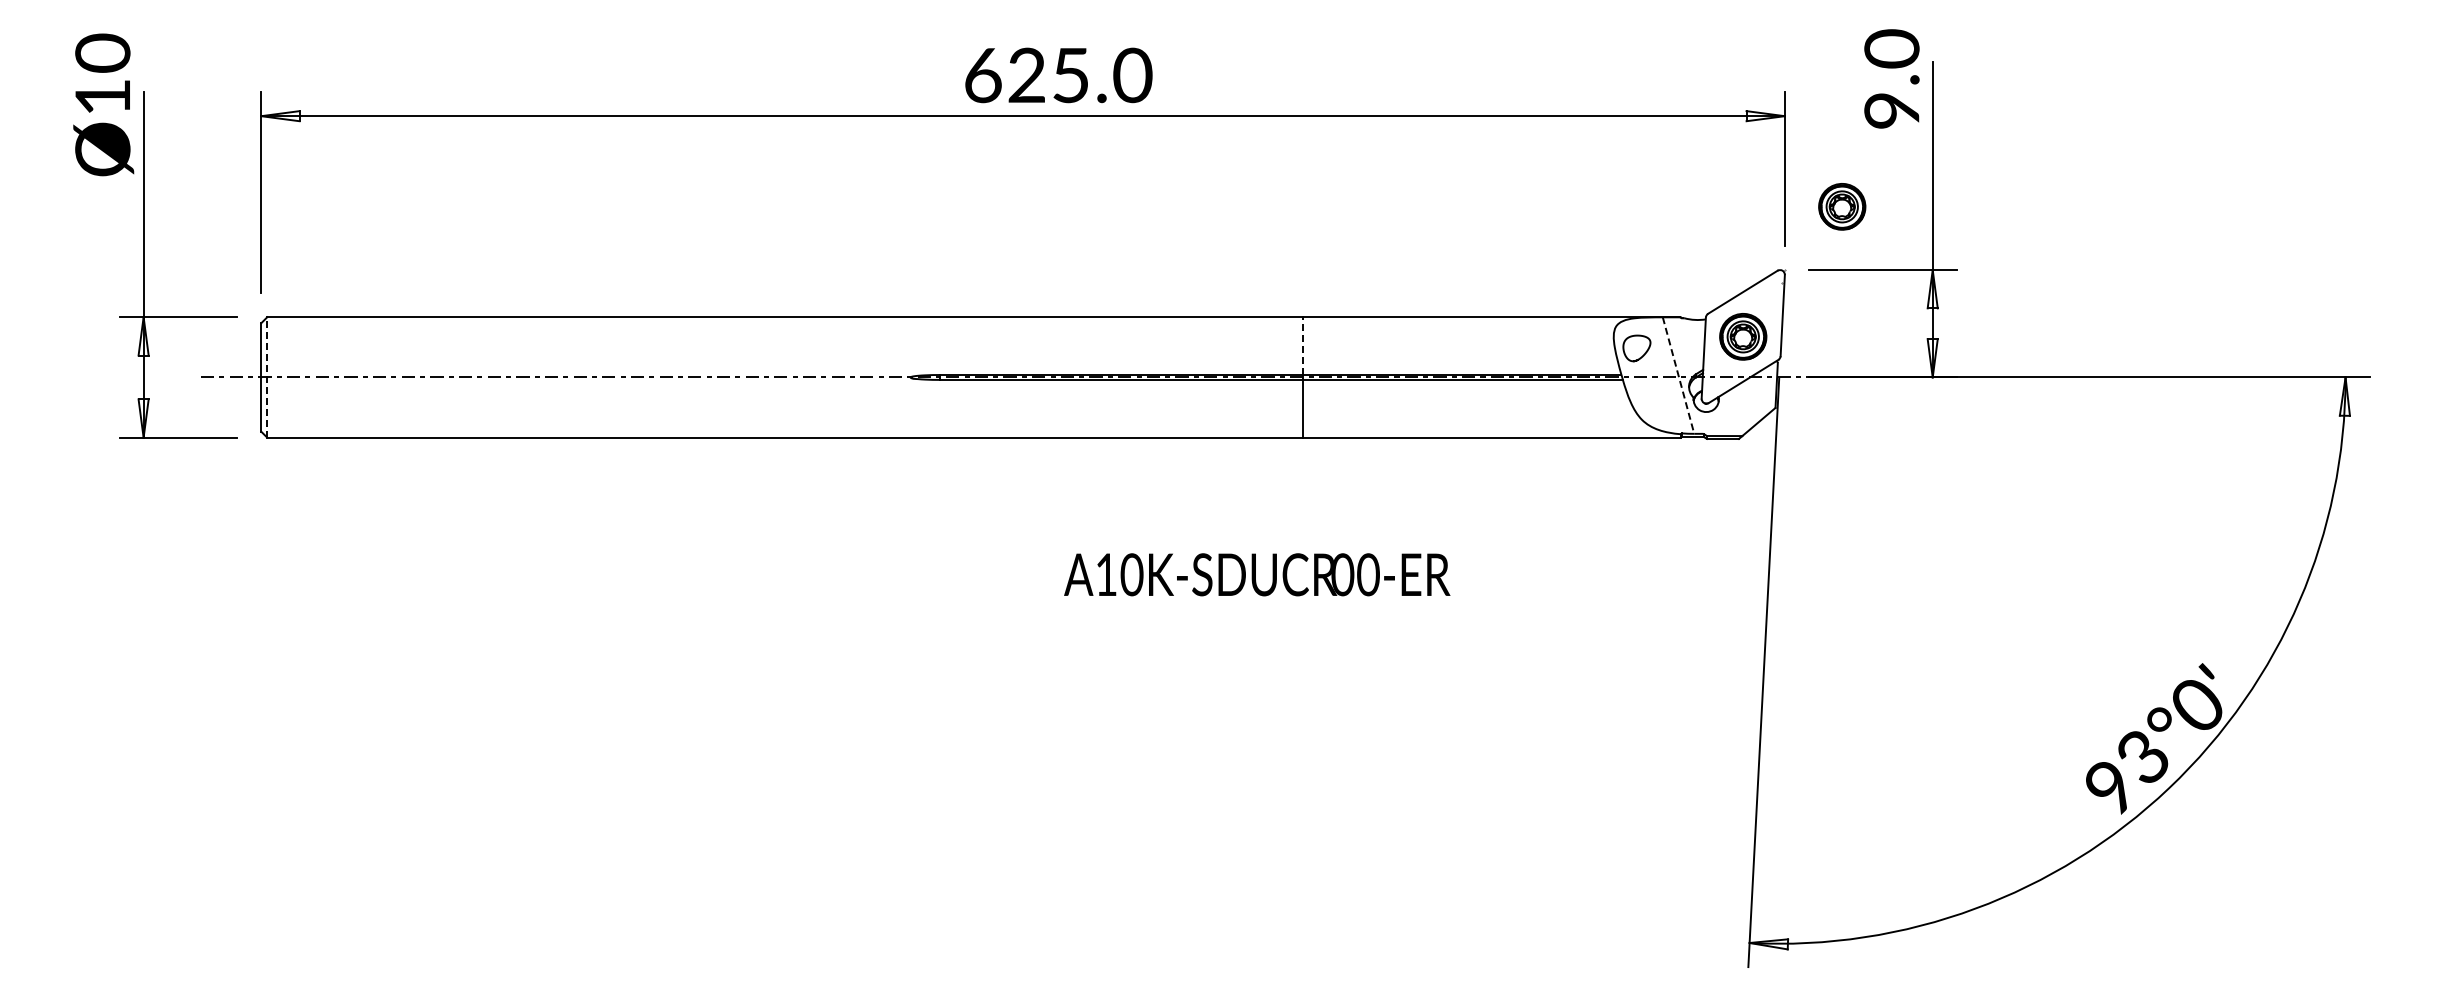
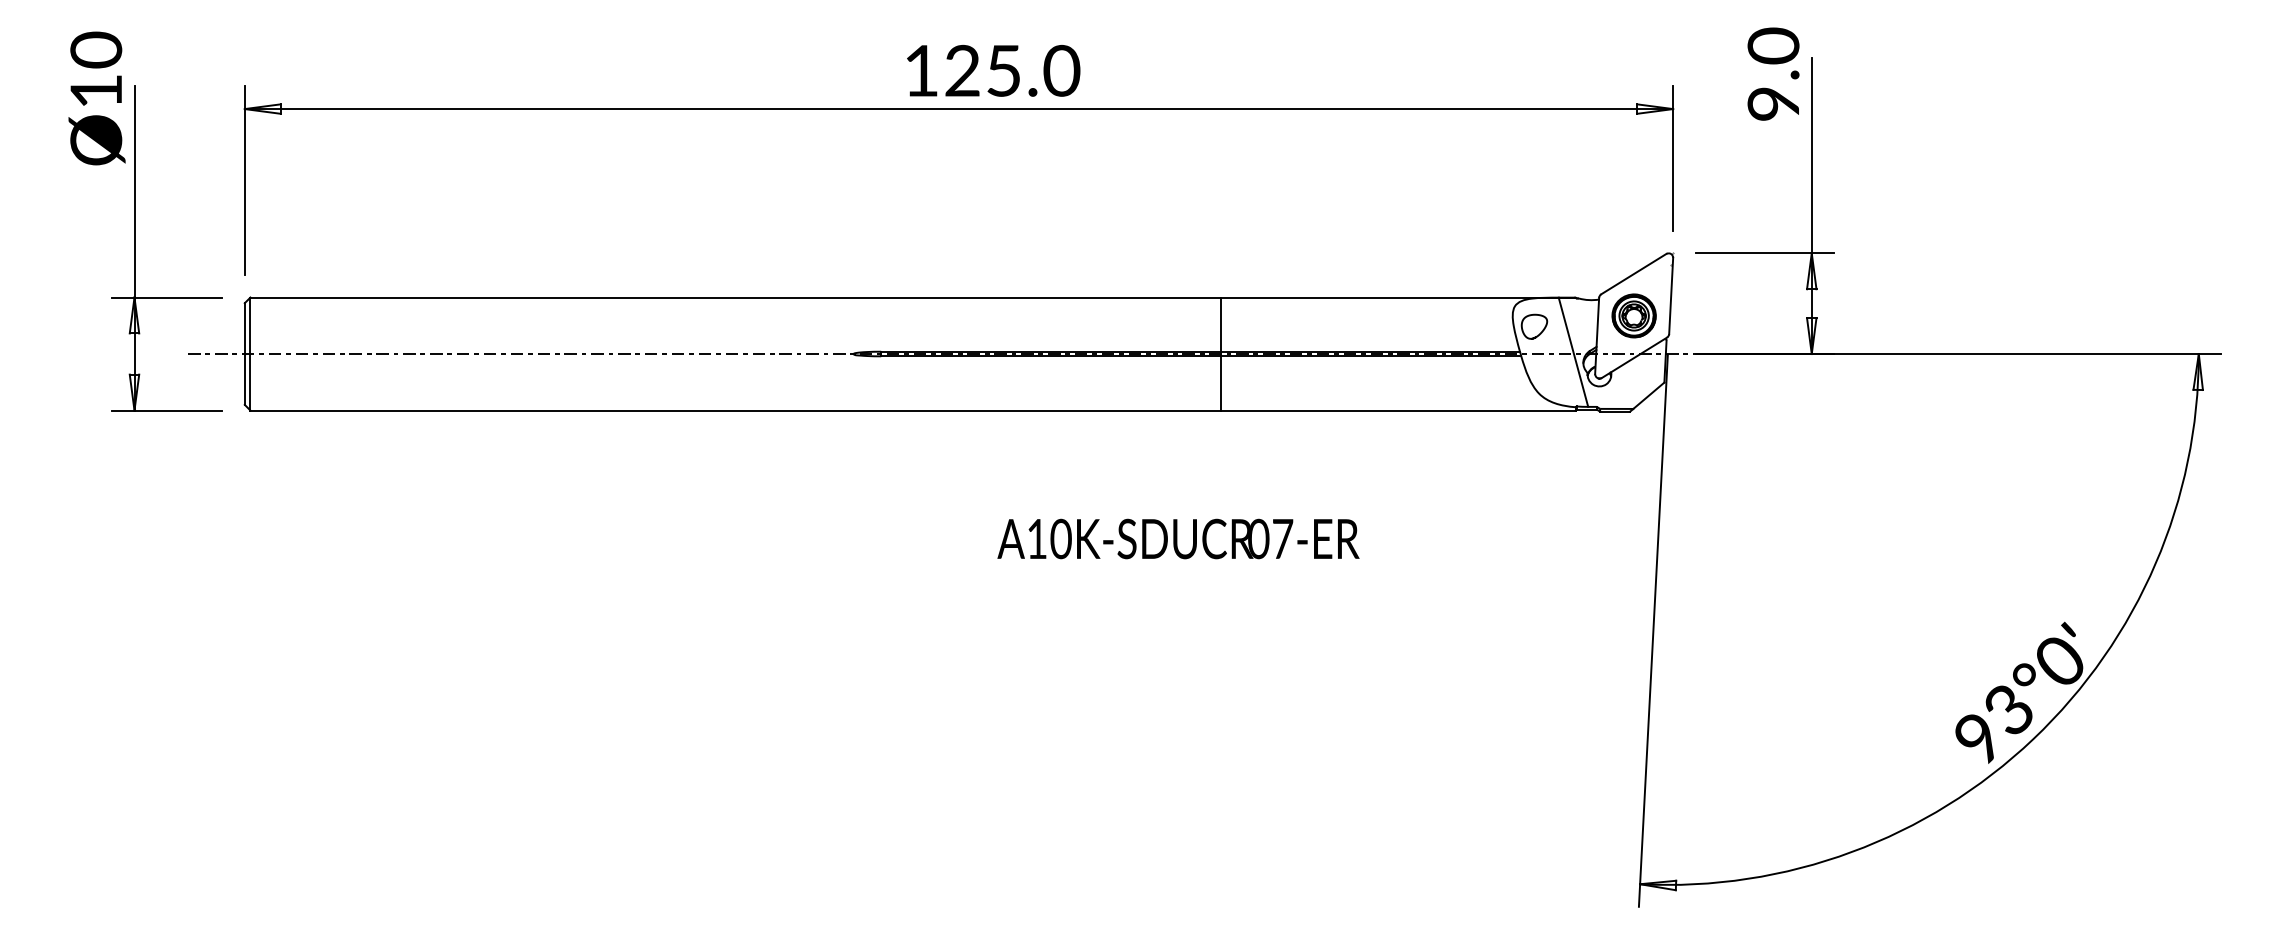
text: (983, 75) -> (921, 70), 625.0 -> 125.0
part: (1842, 206) -> (1727, 193), removed
line: (1302, 346) -> (1220, 325), dashed -> solid
line: (267, 376) -> (250, 353), dashed -> solid
line: (1678, 376) -> (1573, 353), dashed -> solid
text: (1368, 574) -> (1282, 538), 00-ER -> 07-ER

